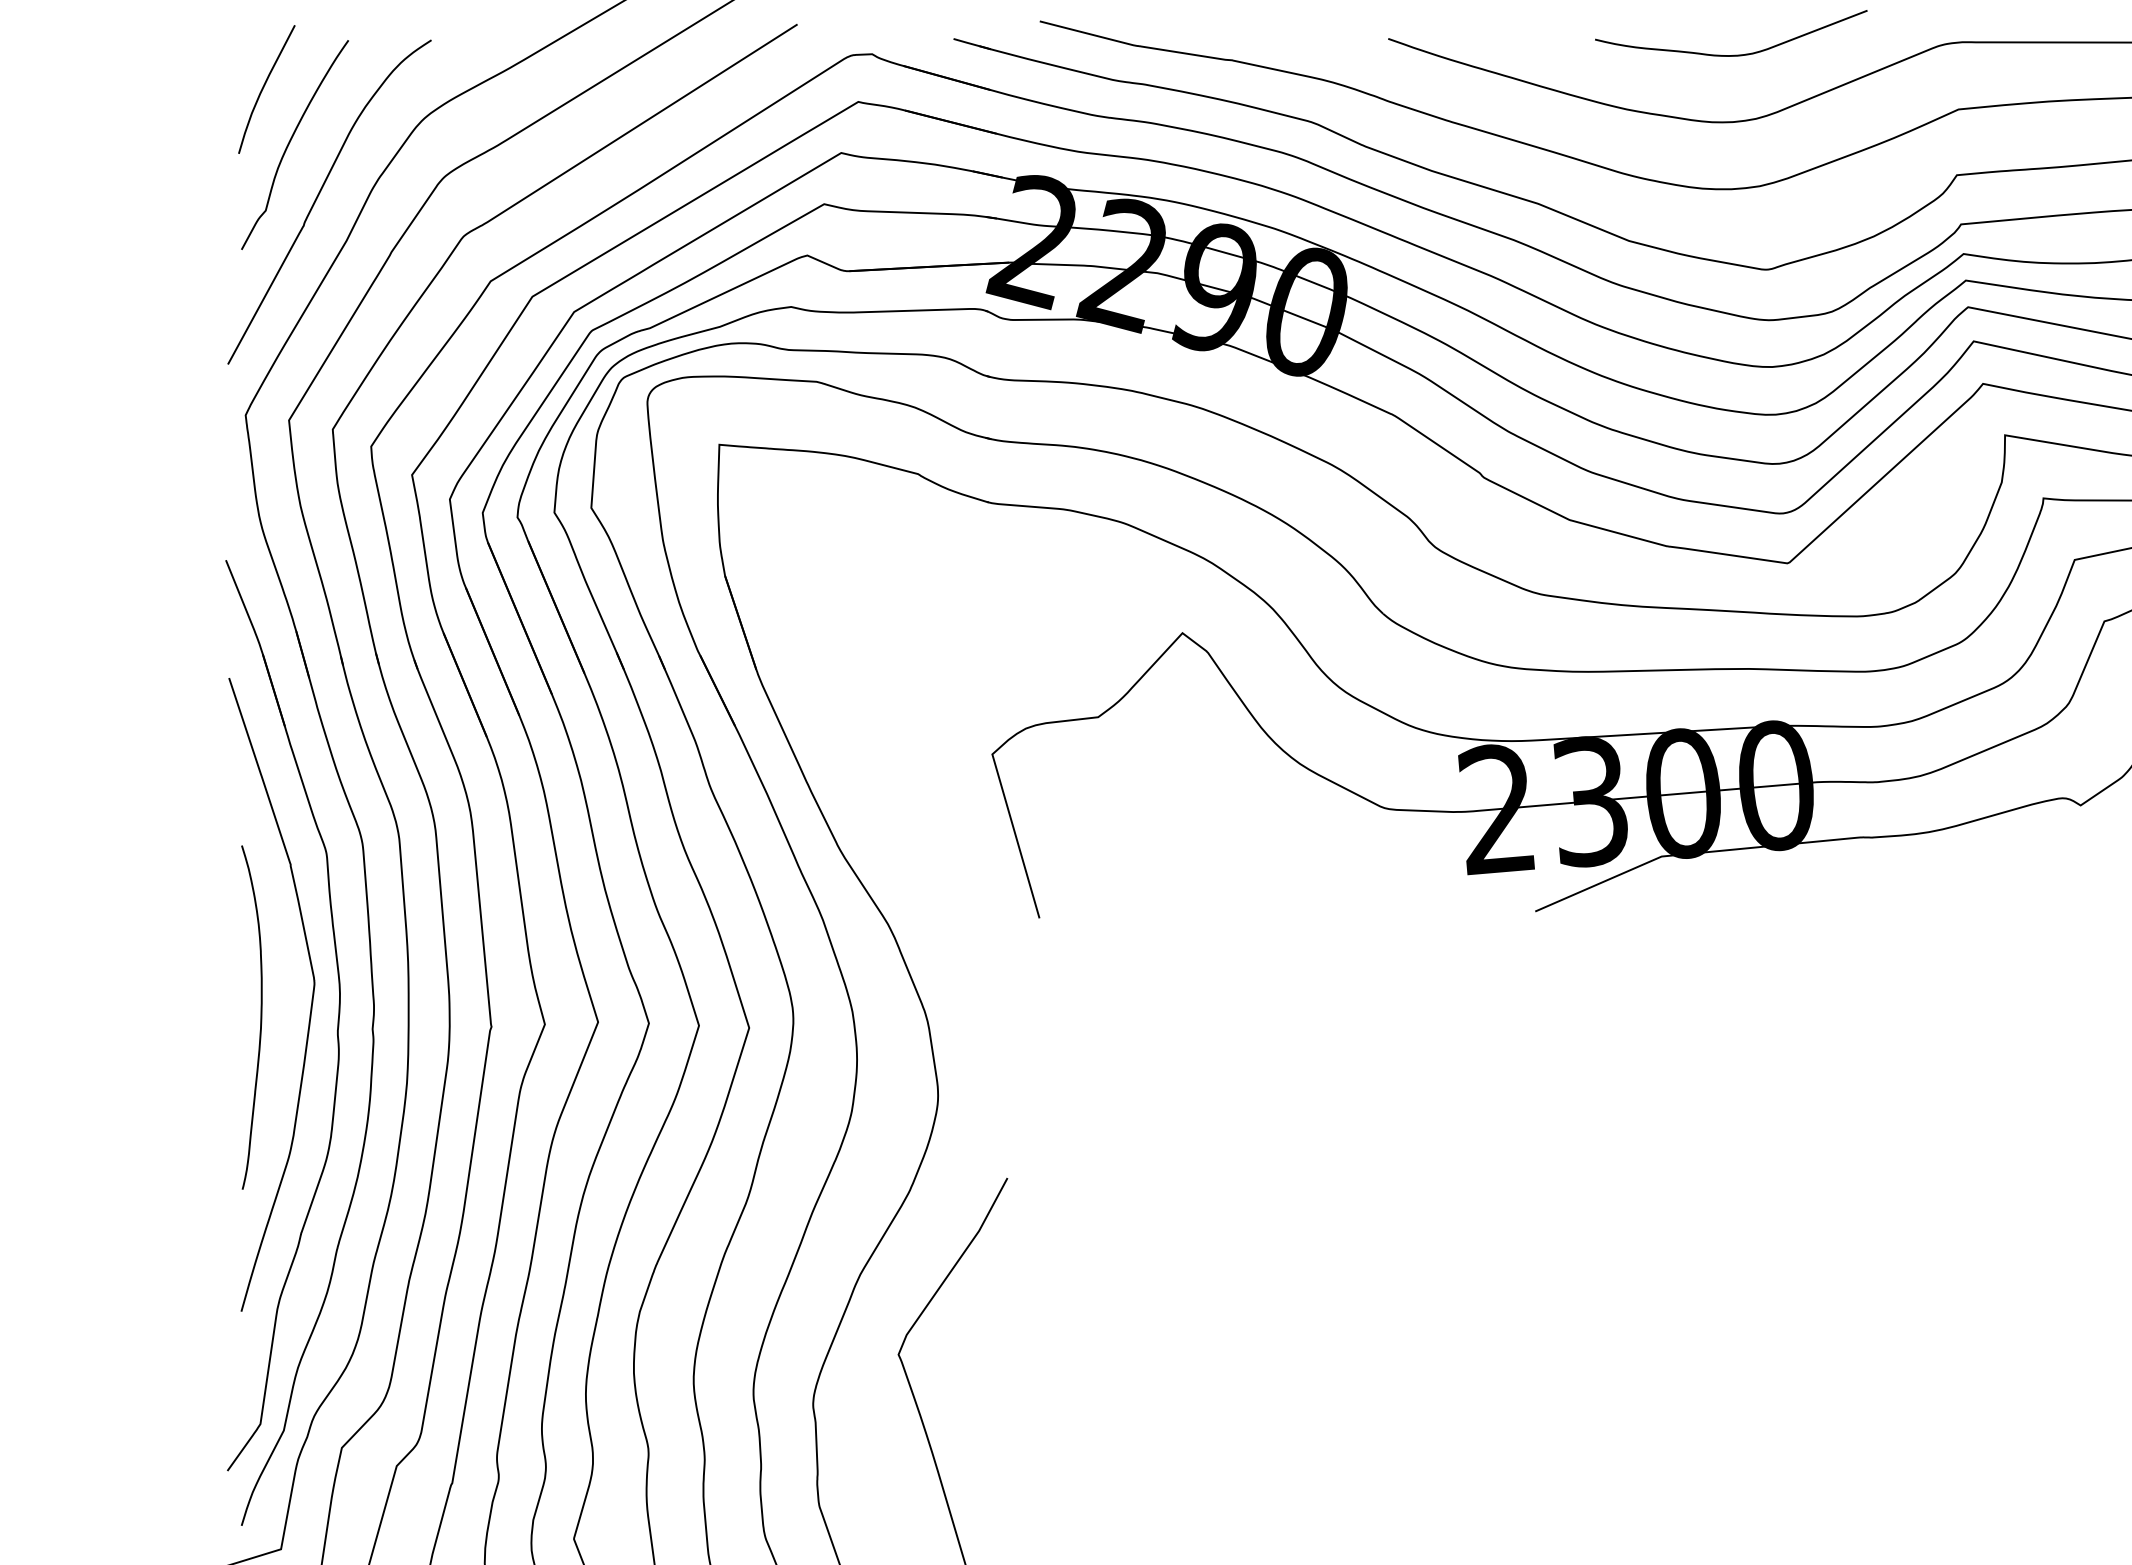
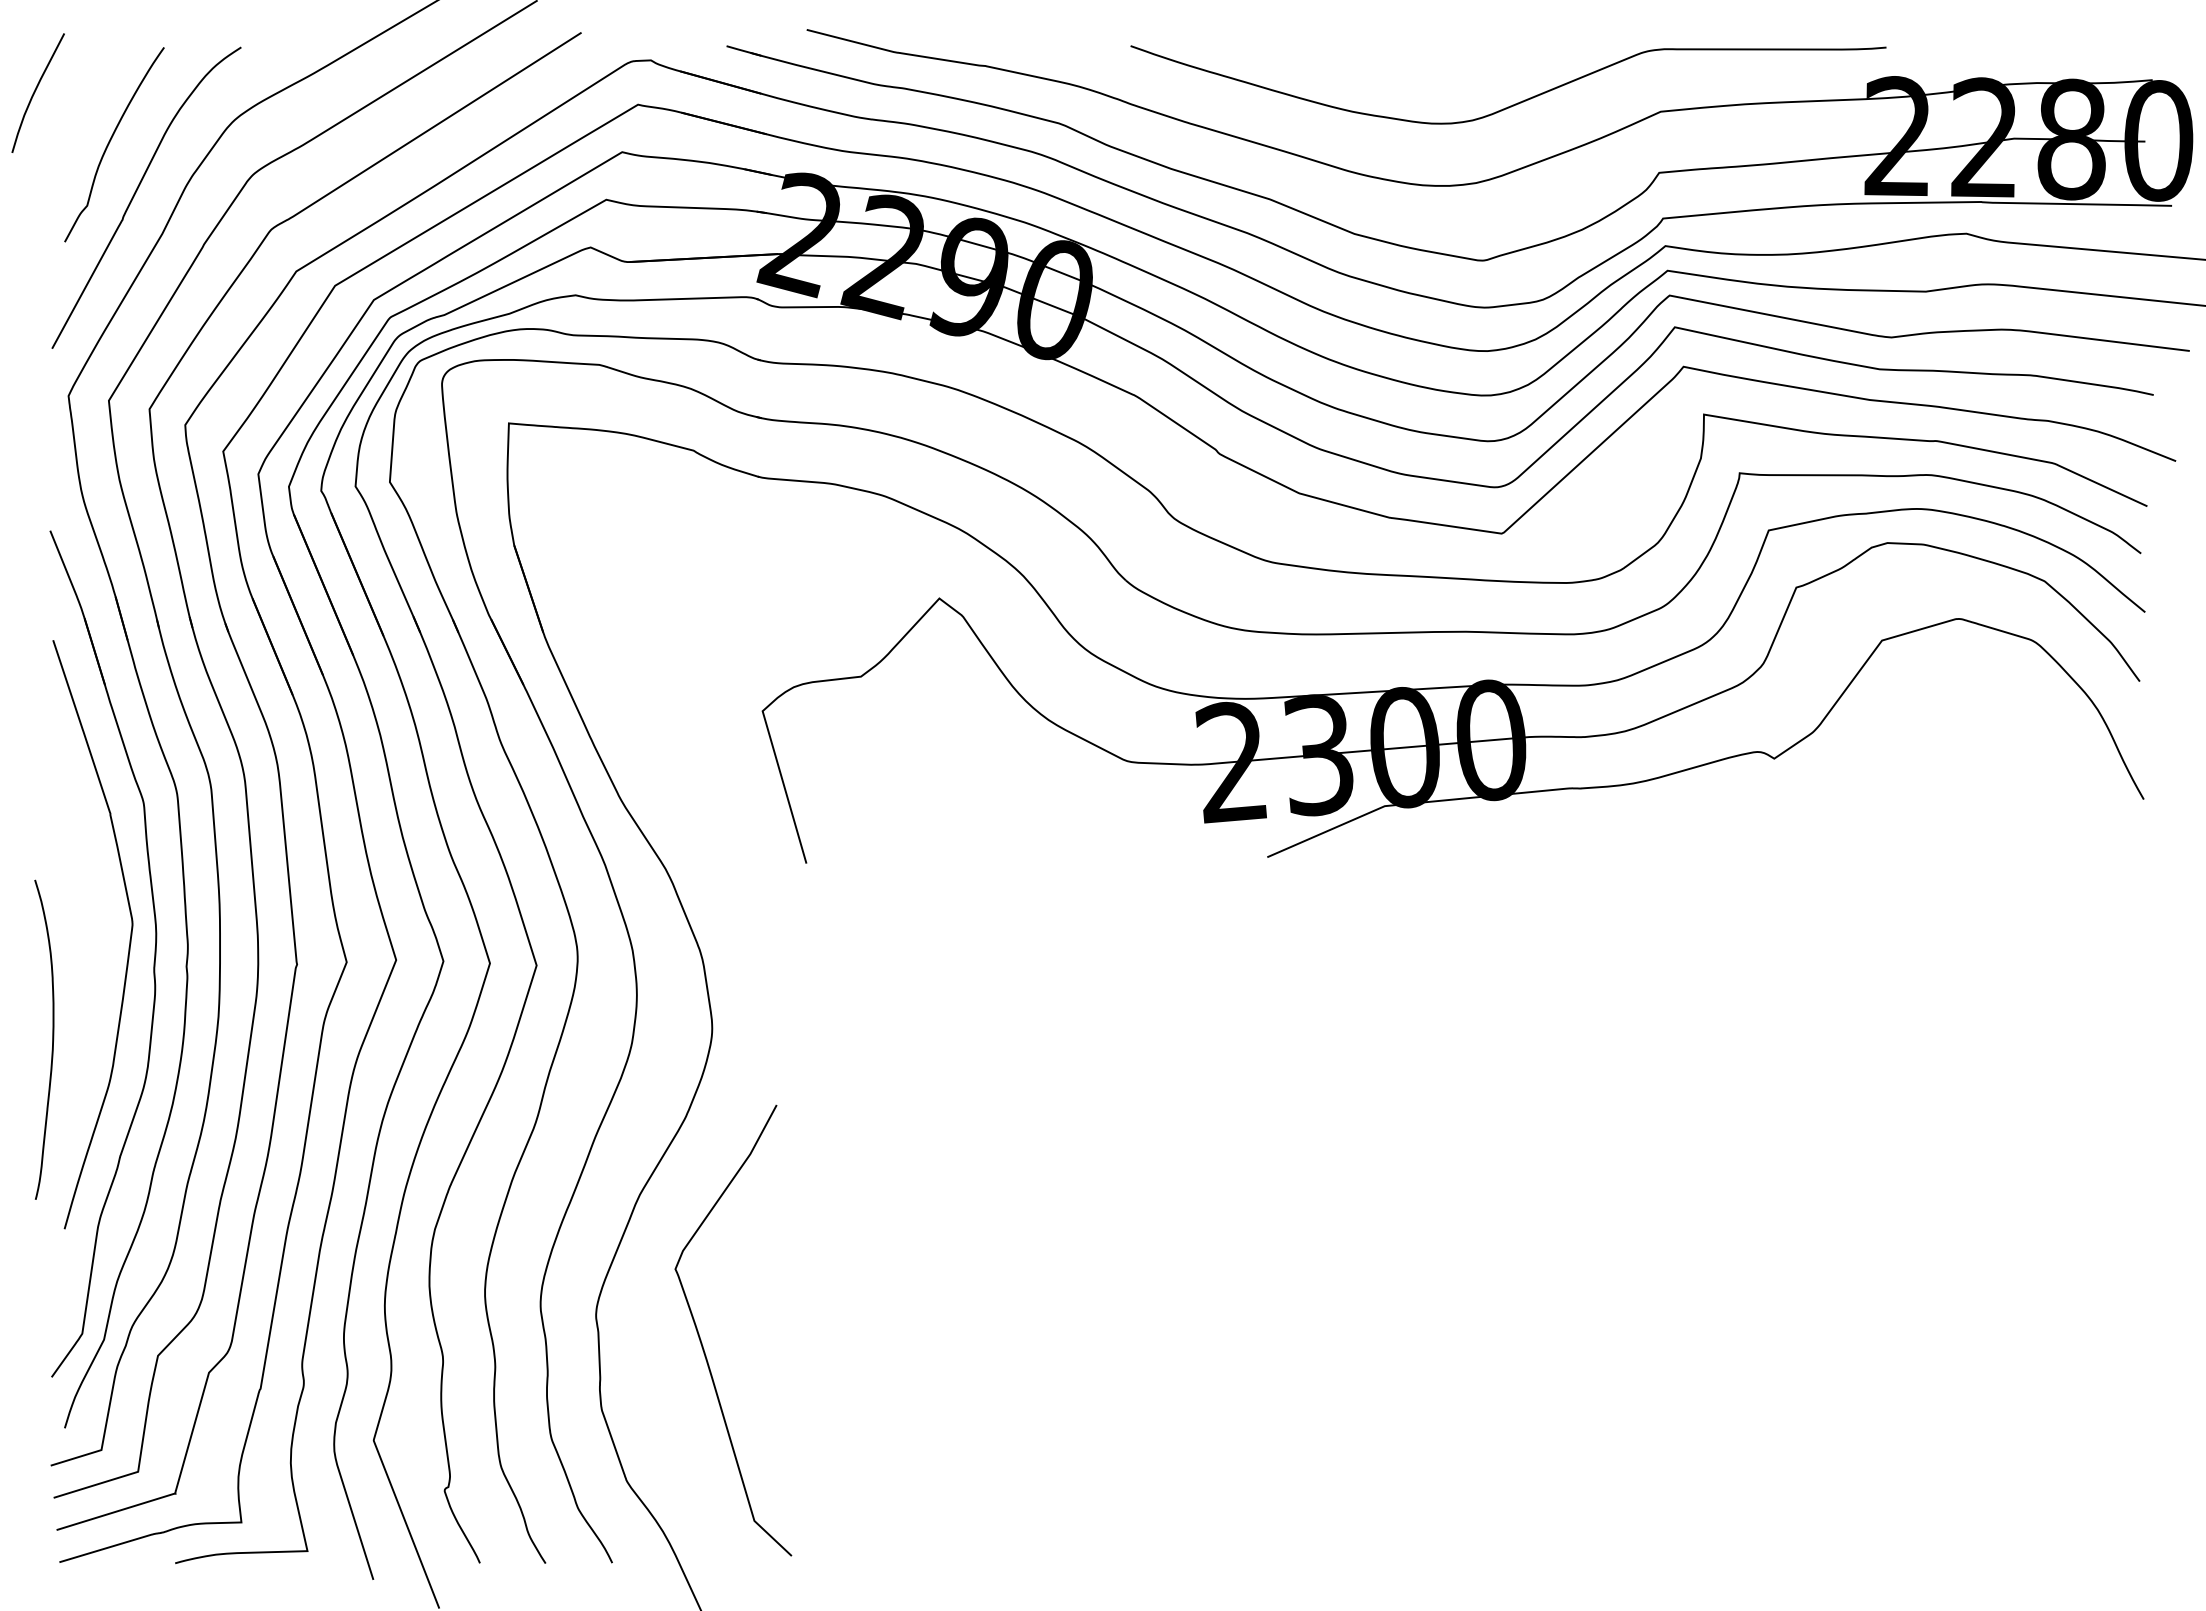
curve: (1735, 54) -> (1453, 60), removed
curve: (263, 88) -> (35, 92), moved
curve: (260, 1017) -> (52, 1039), moved

